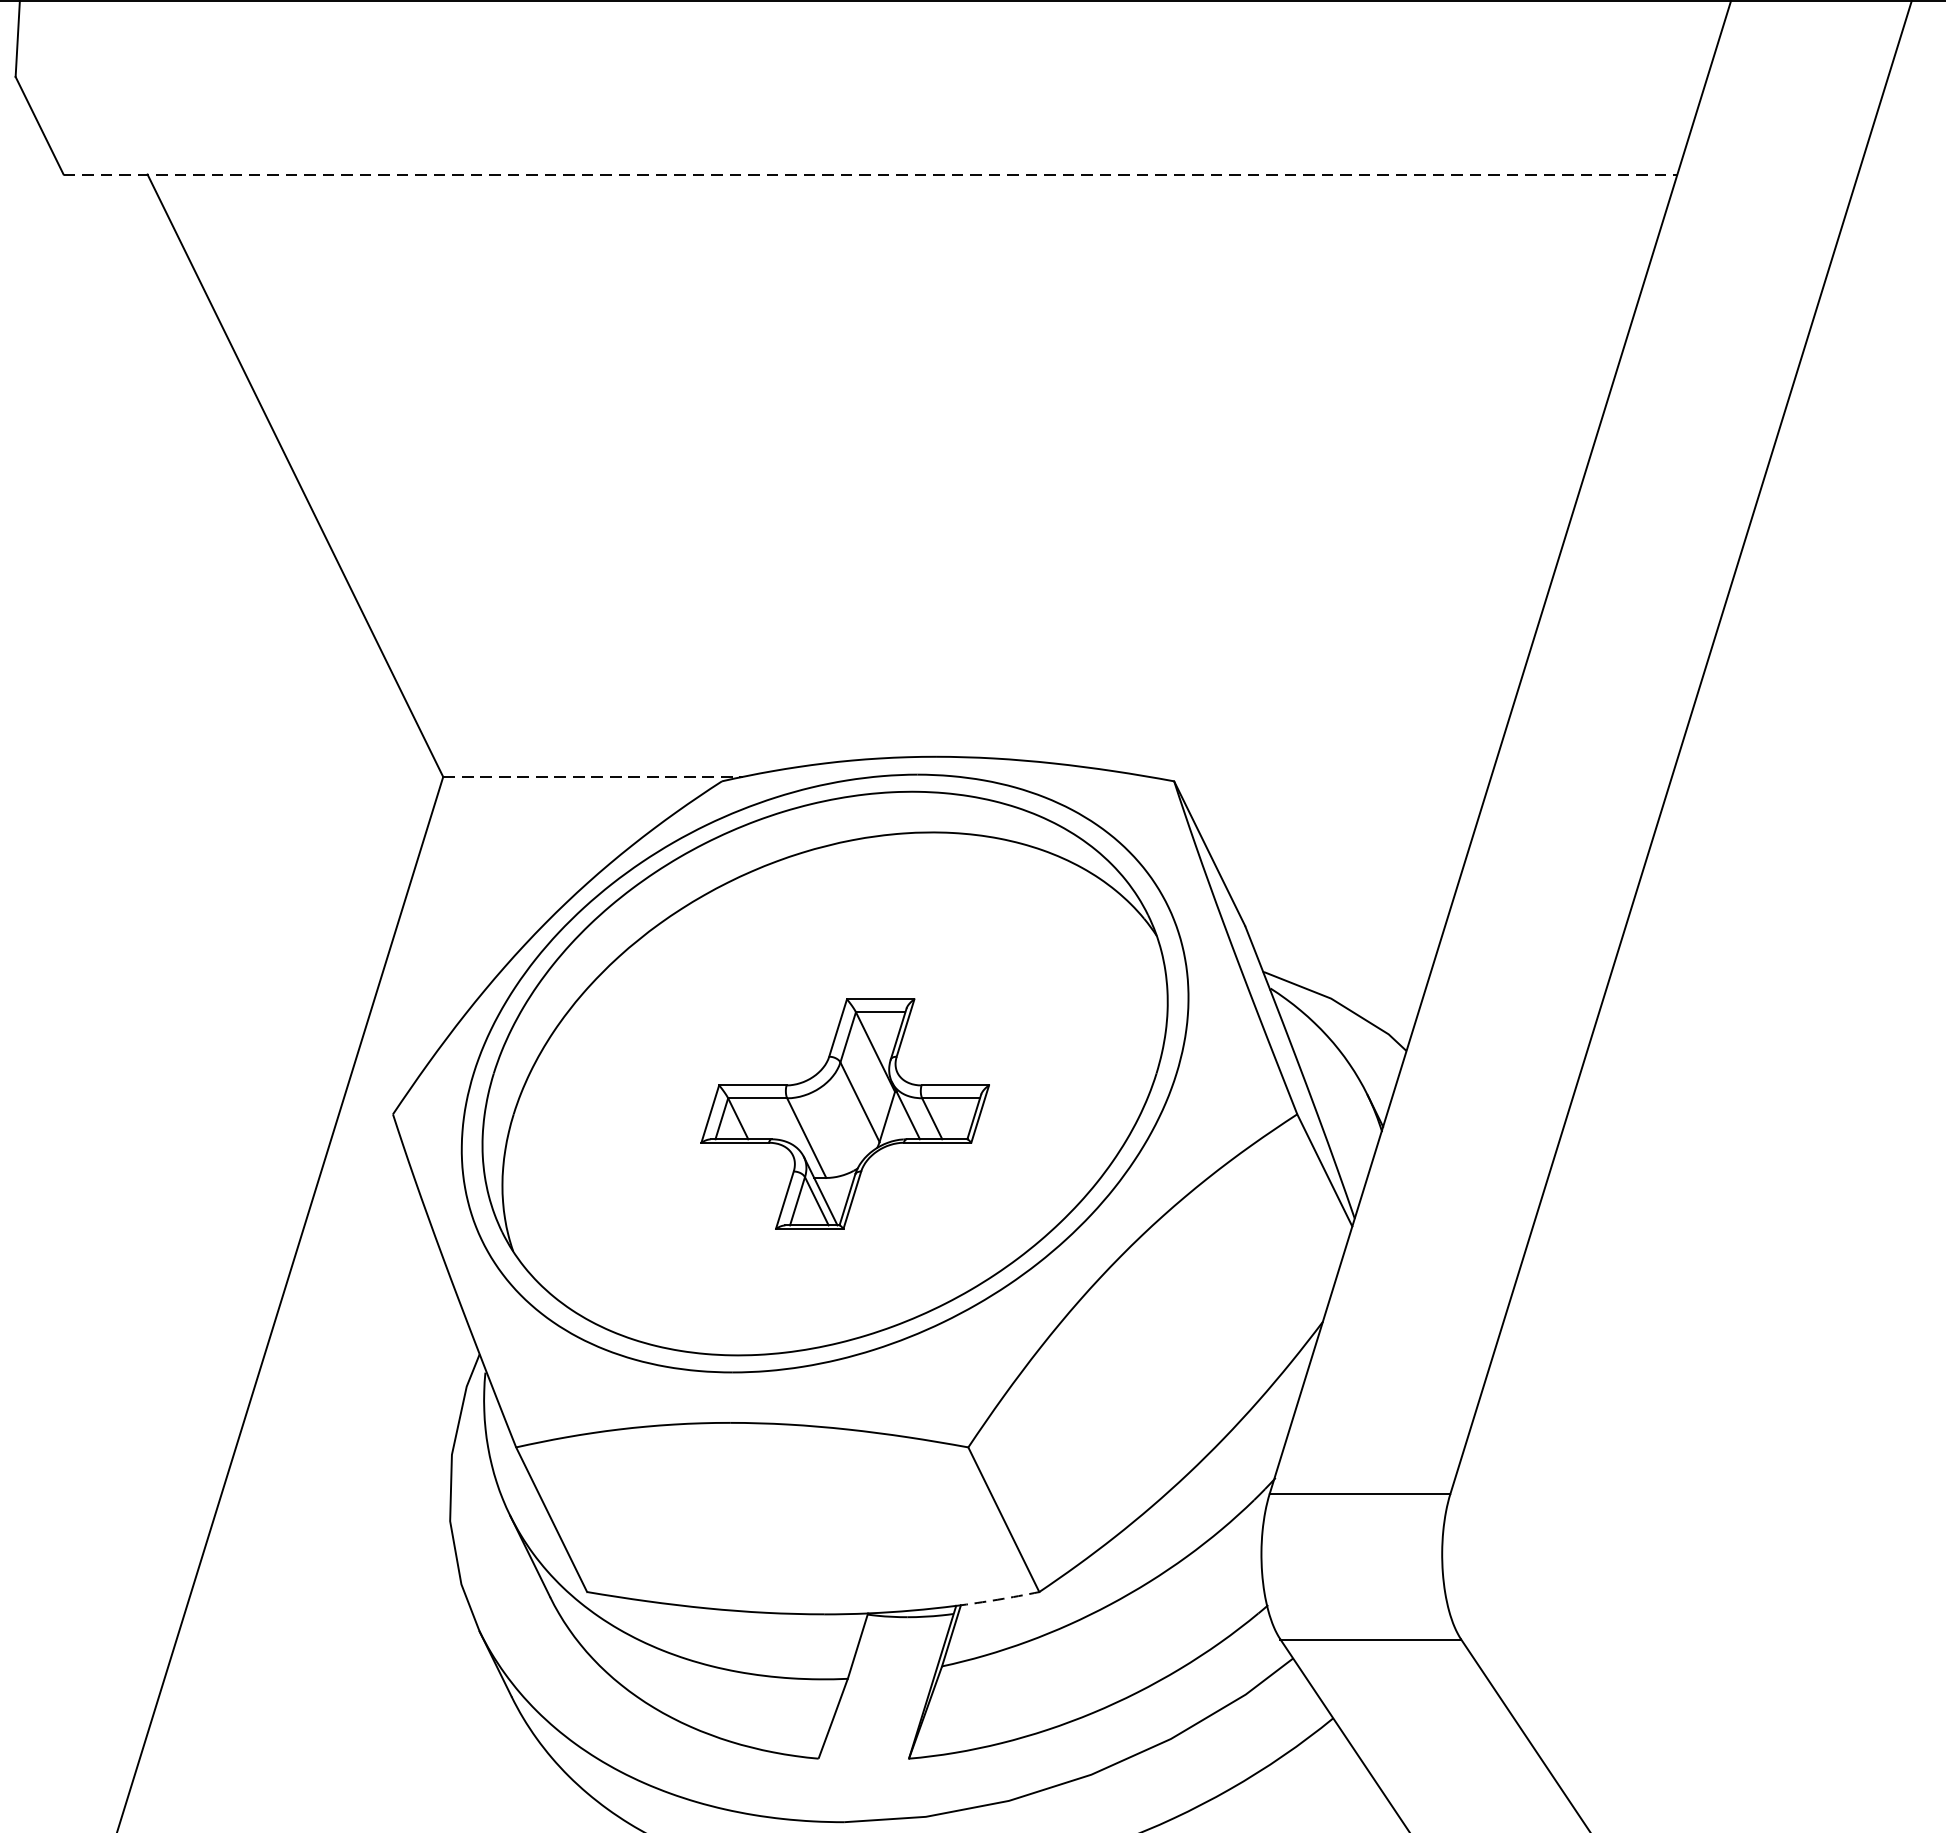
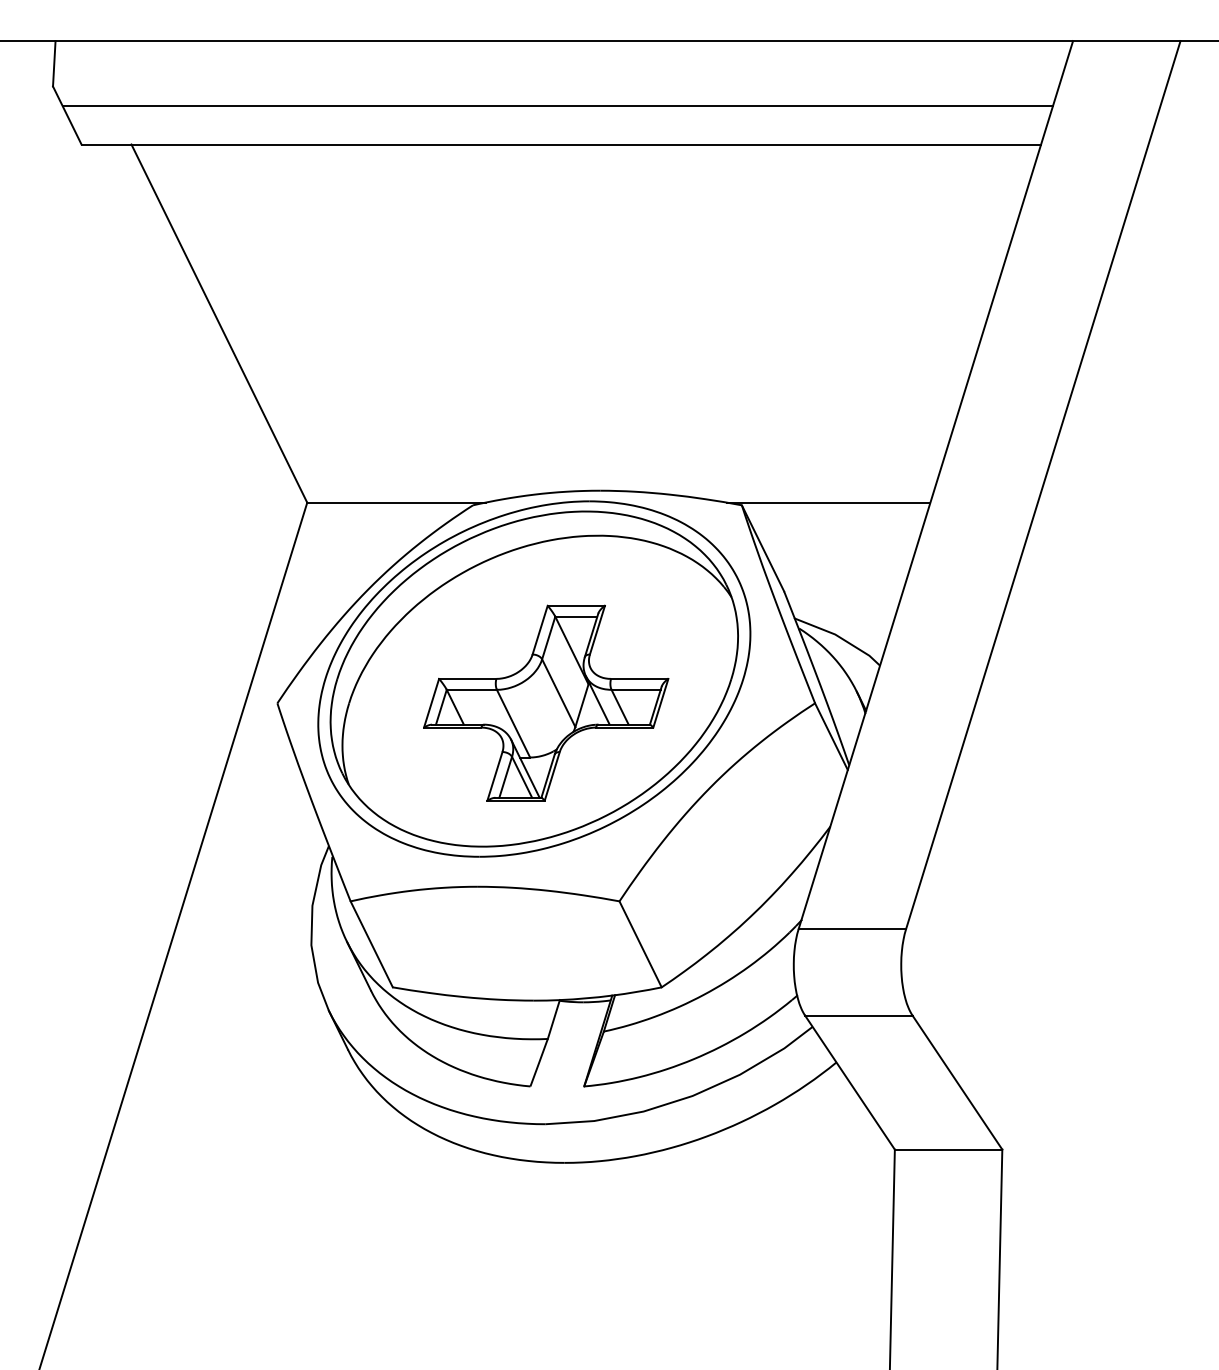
line: (864, 108) -> (557, 105), added
line: (870, 174) -> (561, 144), dashed -> solid
line: (594, 776) -> (397, 502), dashed -> solid
line: (1319, 776) -> (828, 502), added
part: (845, 1112) -> (546, 702), size x1.43
arc: (998, 1598) -> (637, 991), dashed -> solid

